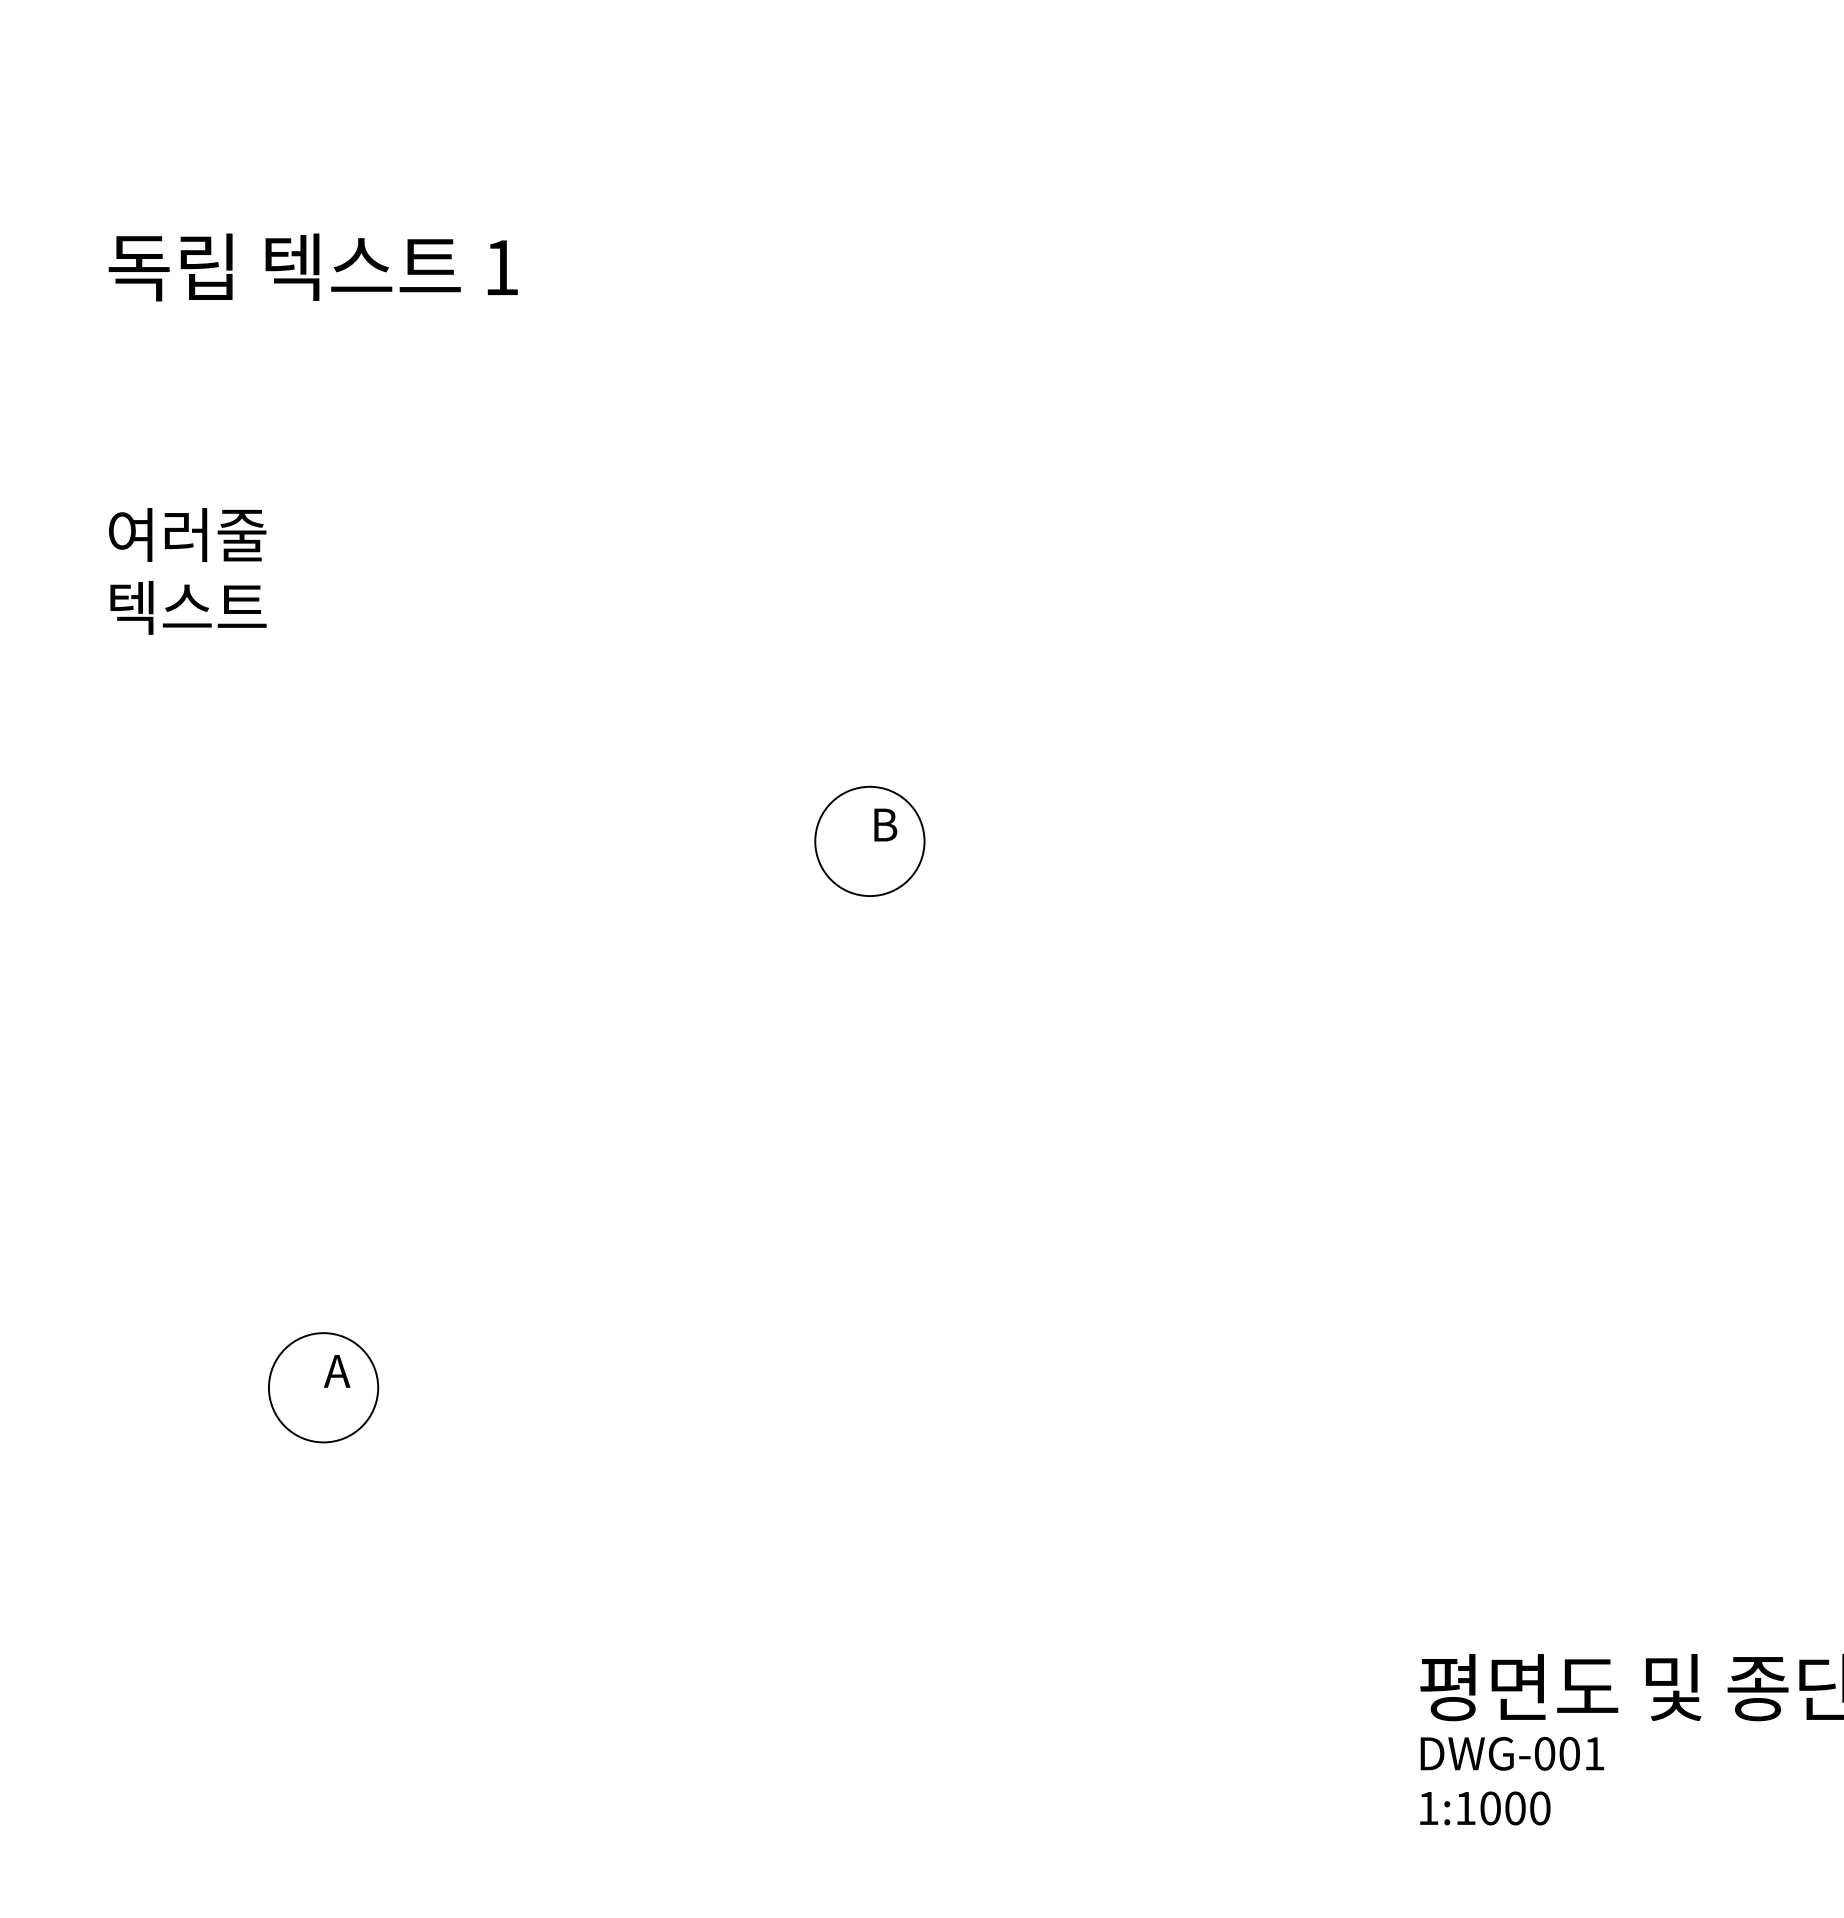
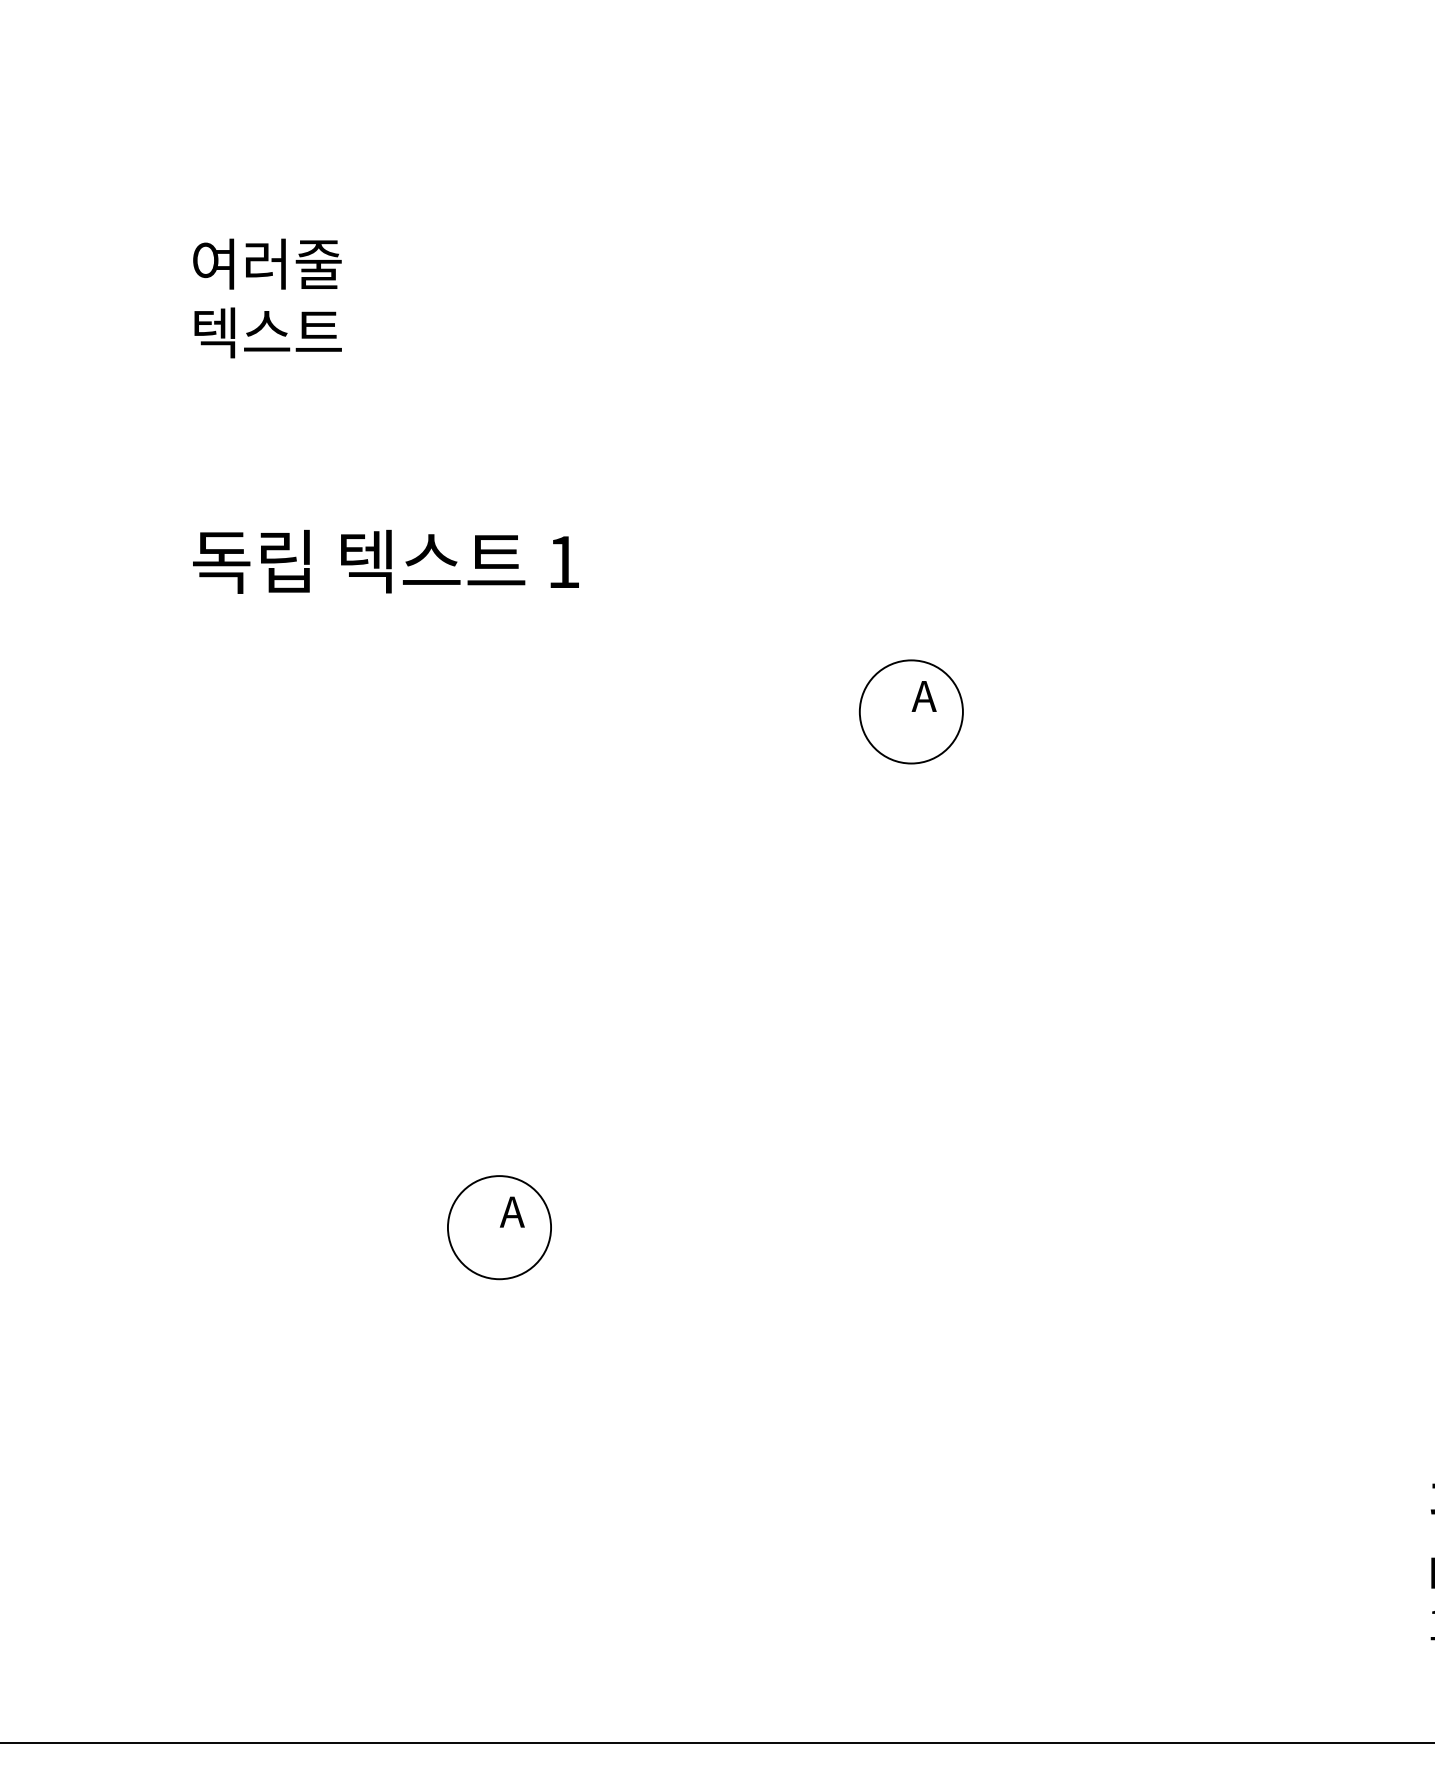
text: (312, 267) -> (385, 561), moved
text: (187, 571) -> (267, 298), moved
text: (883, 824) -> (924, 695), B -> A
part: (323, 1387) -> (499, 1227), moved

